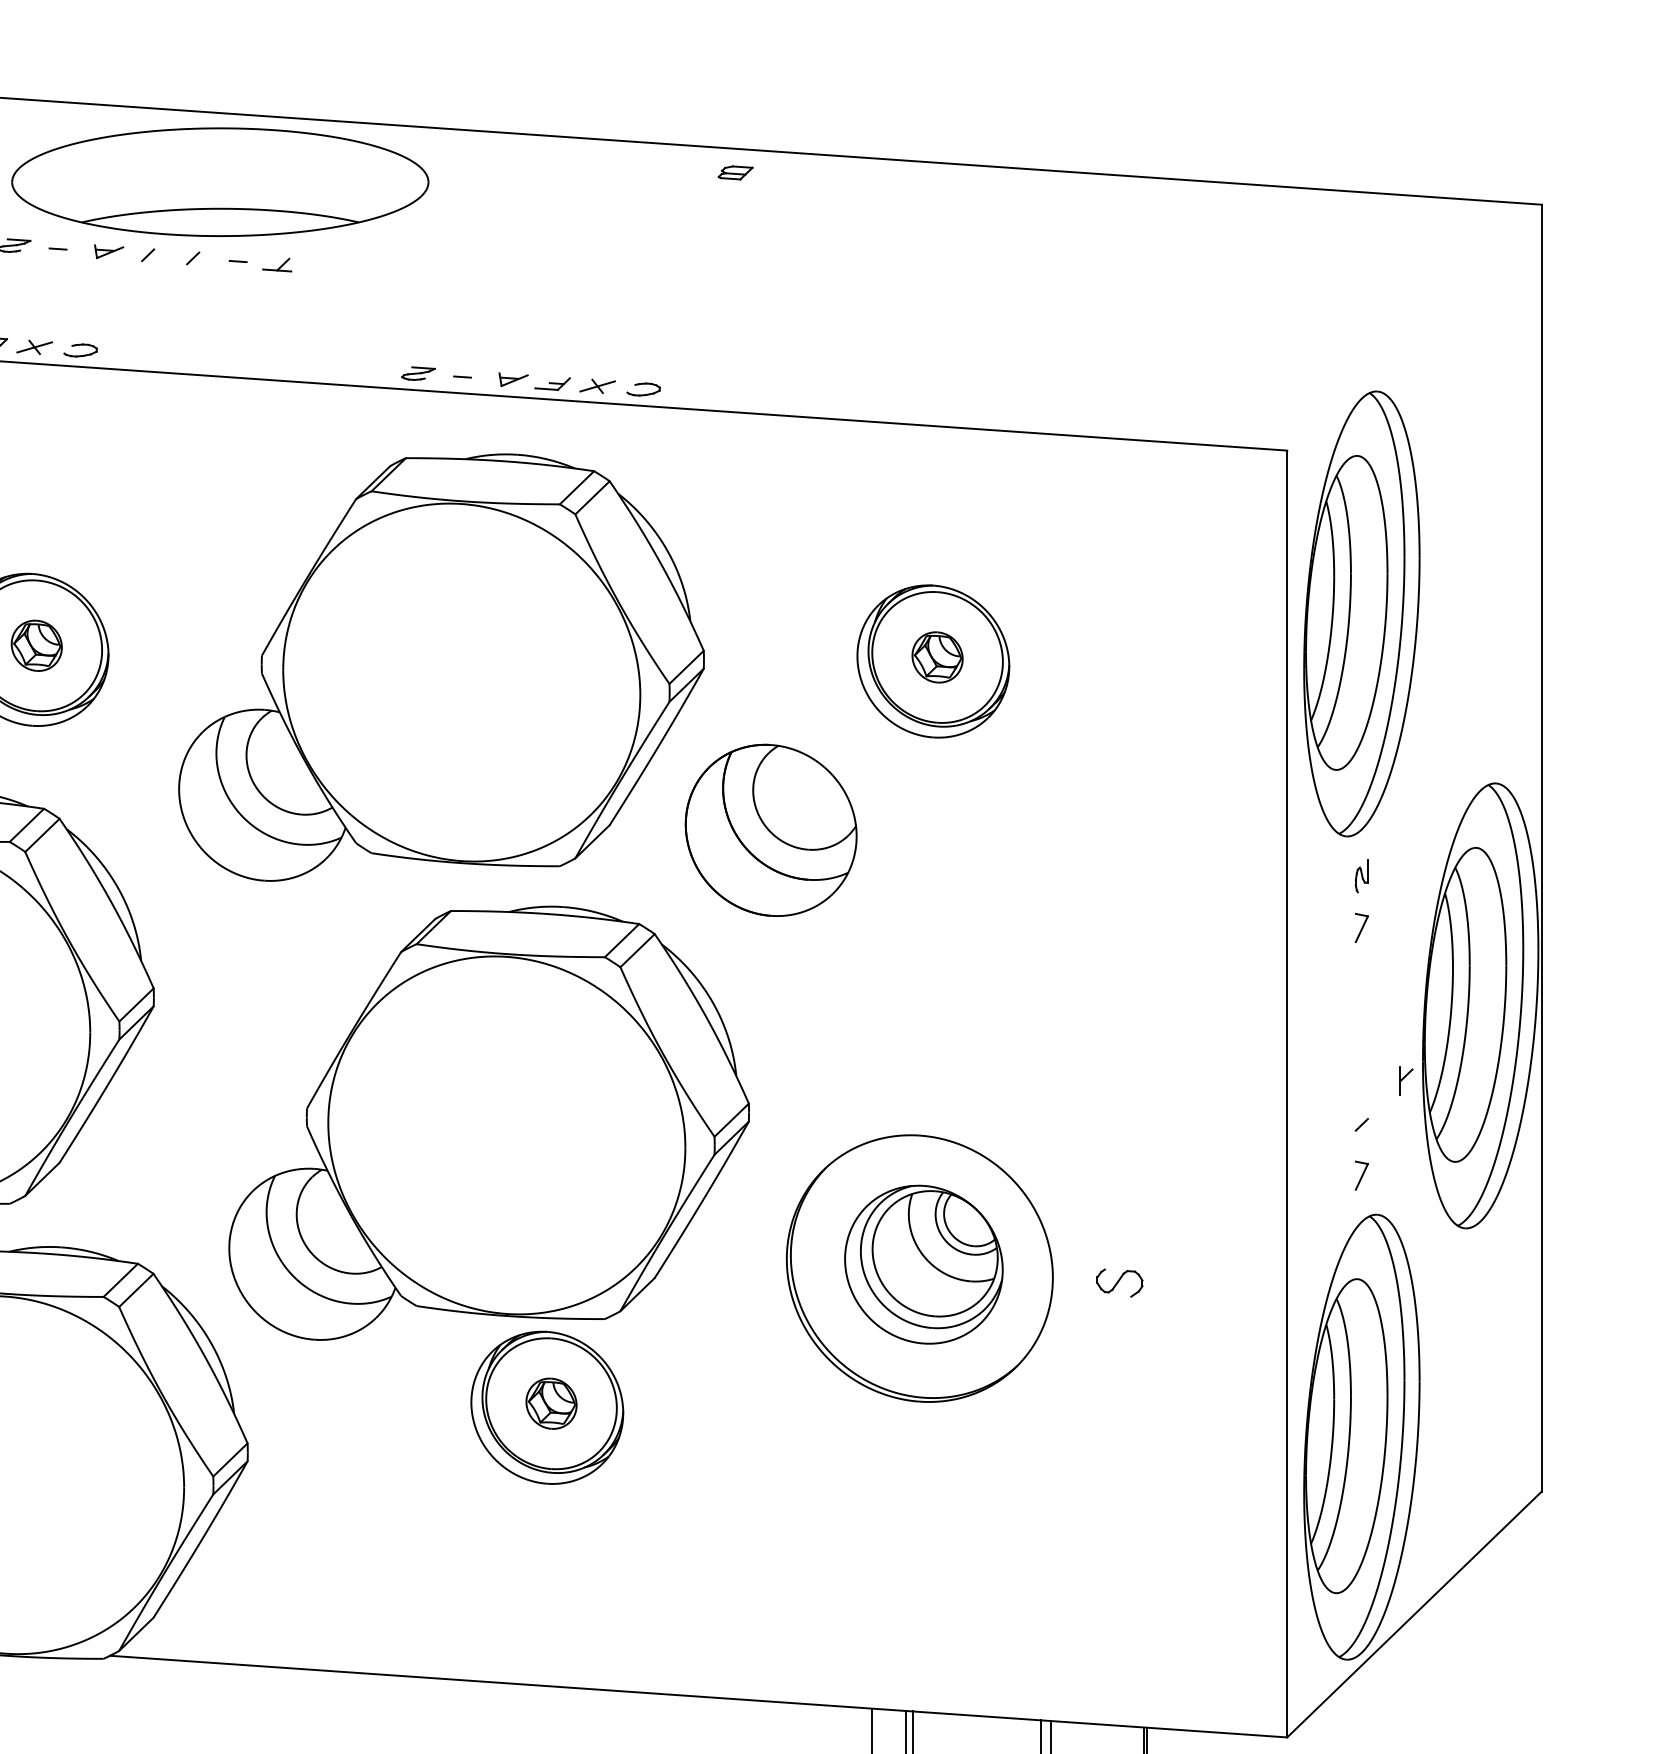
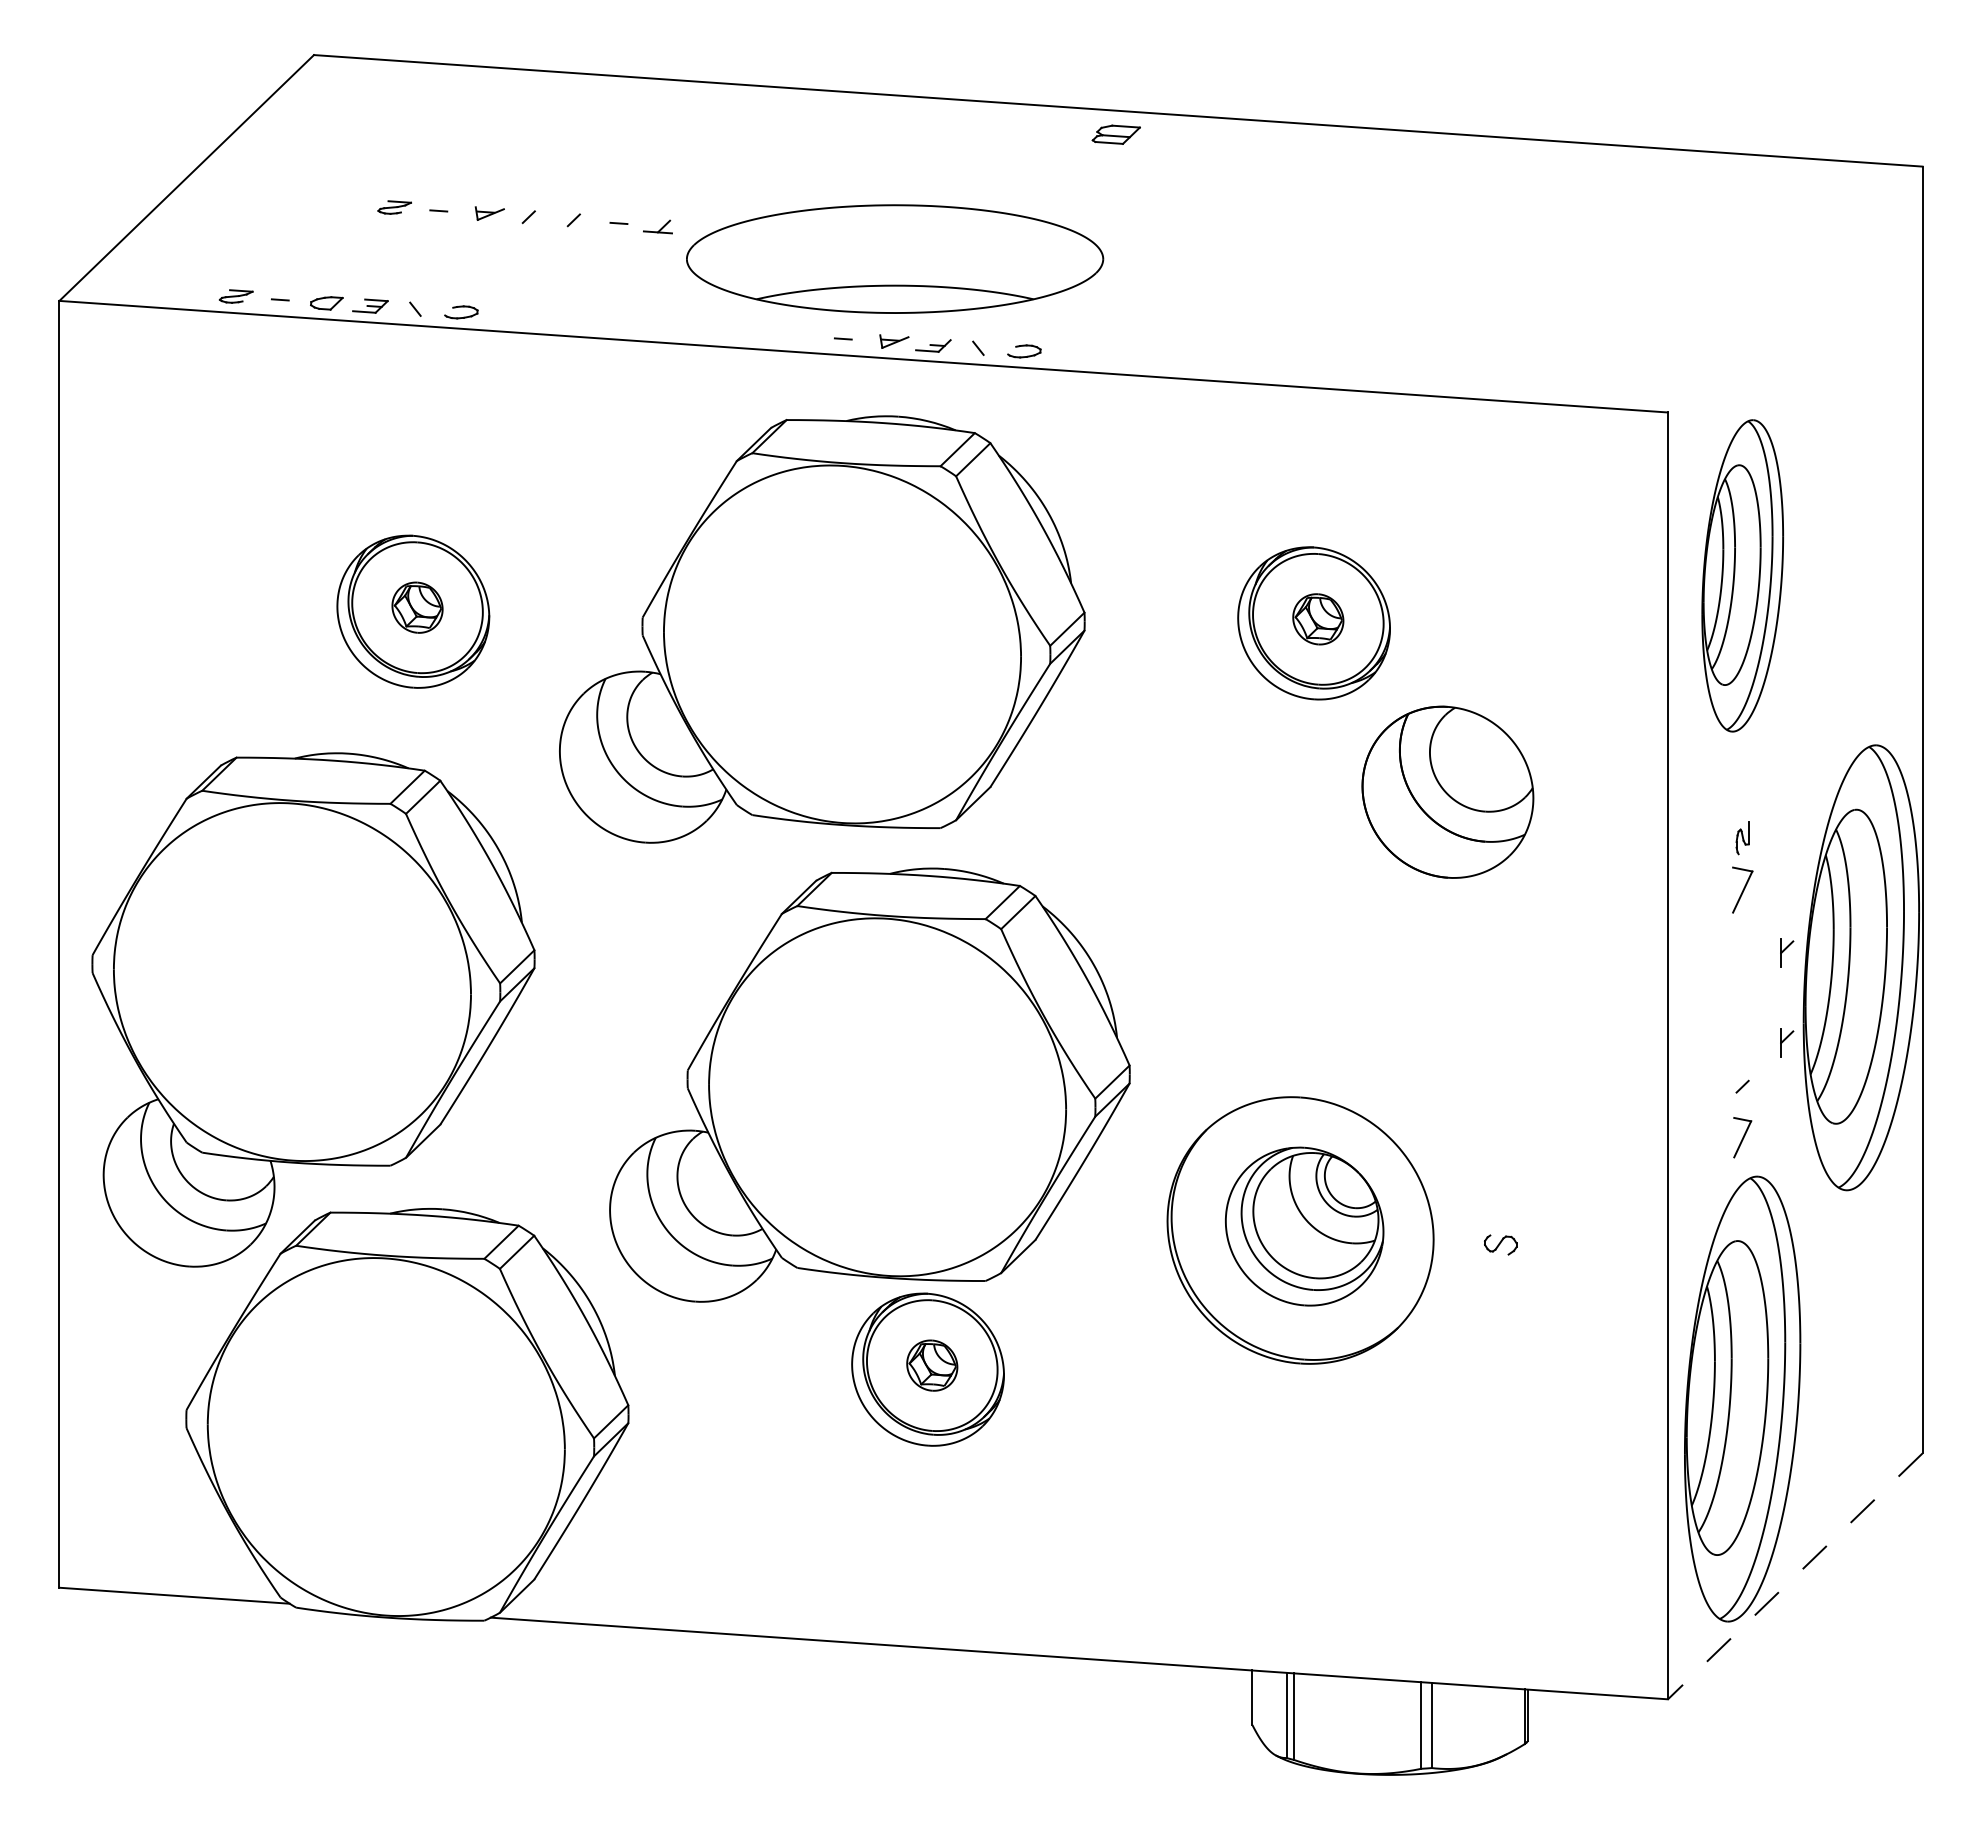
part: (735, 172) -> (1116, 134), size x1.4
part: (220, 181) -> (895, 258), moved
line: (34, 347) -> (415, 309), removed
part: (417, 373) -> (798, 335), removed
line: (597, 386) -> (978, 348), removed
part: (1361, 613) -> (1742, 575), size x0.7
part: (770, 829) -> (1447, 791), moved
part: (1361, 927) -> (1742, 889), size x1.6
part: (1406, 990) -> (1787, 952), added
part: (1361, 1175) -> (1742, 1137), size x1.4
part: (1119, 1282) -> (1500, 1244), size x0.7
line: (1414, 1614) -> (1795, 1576), solid -> dashed

